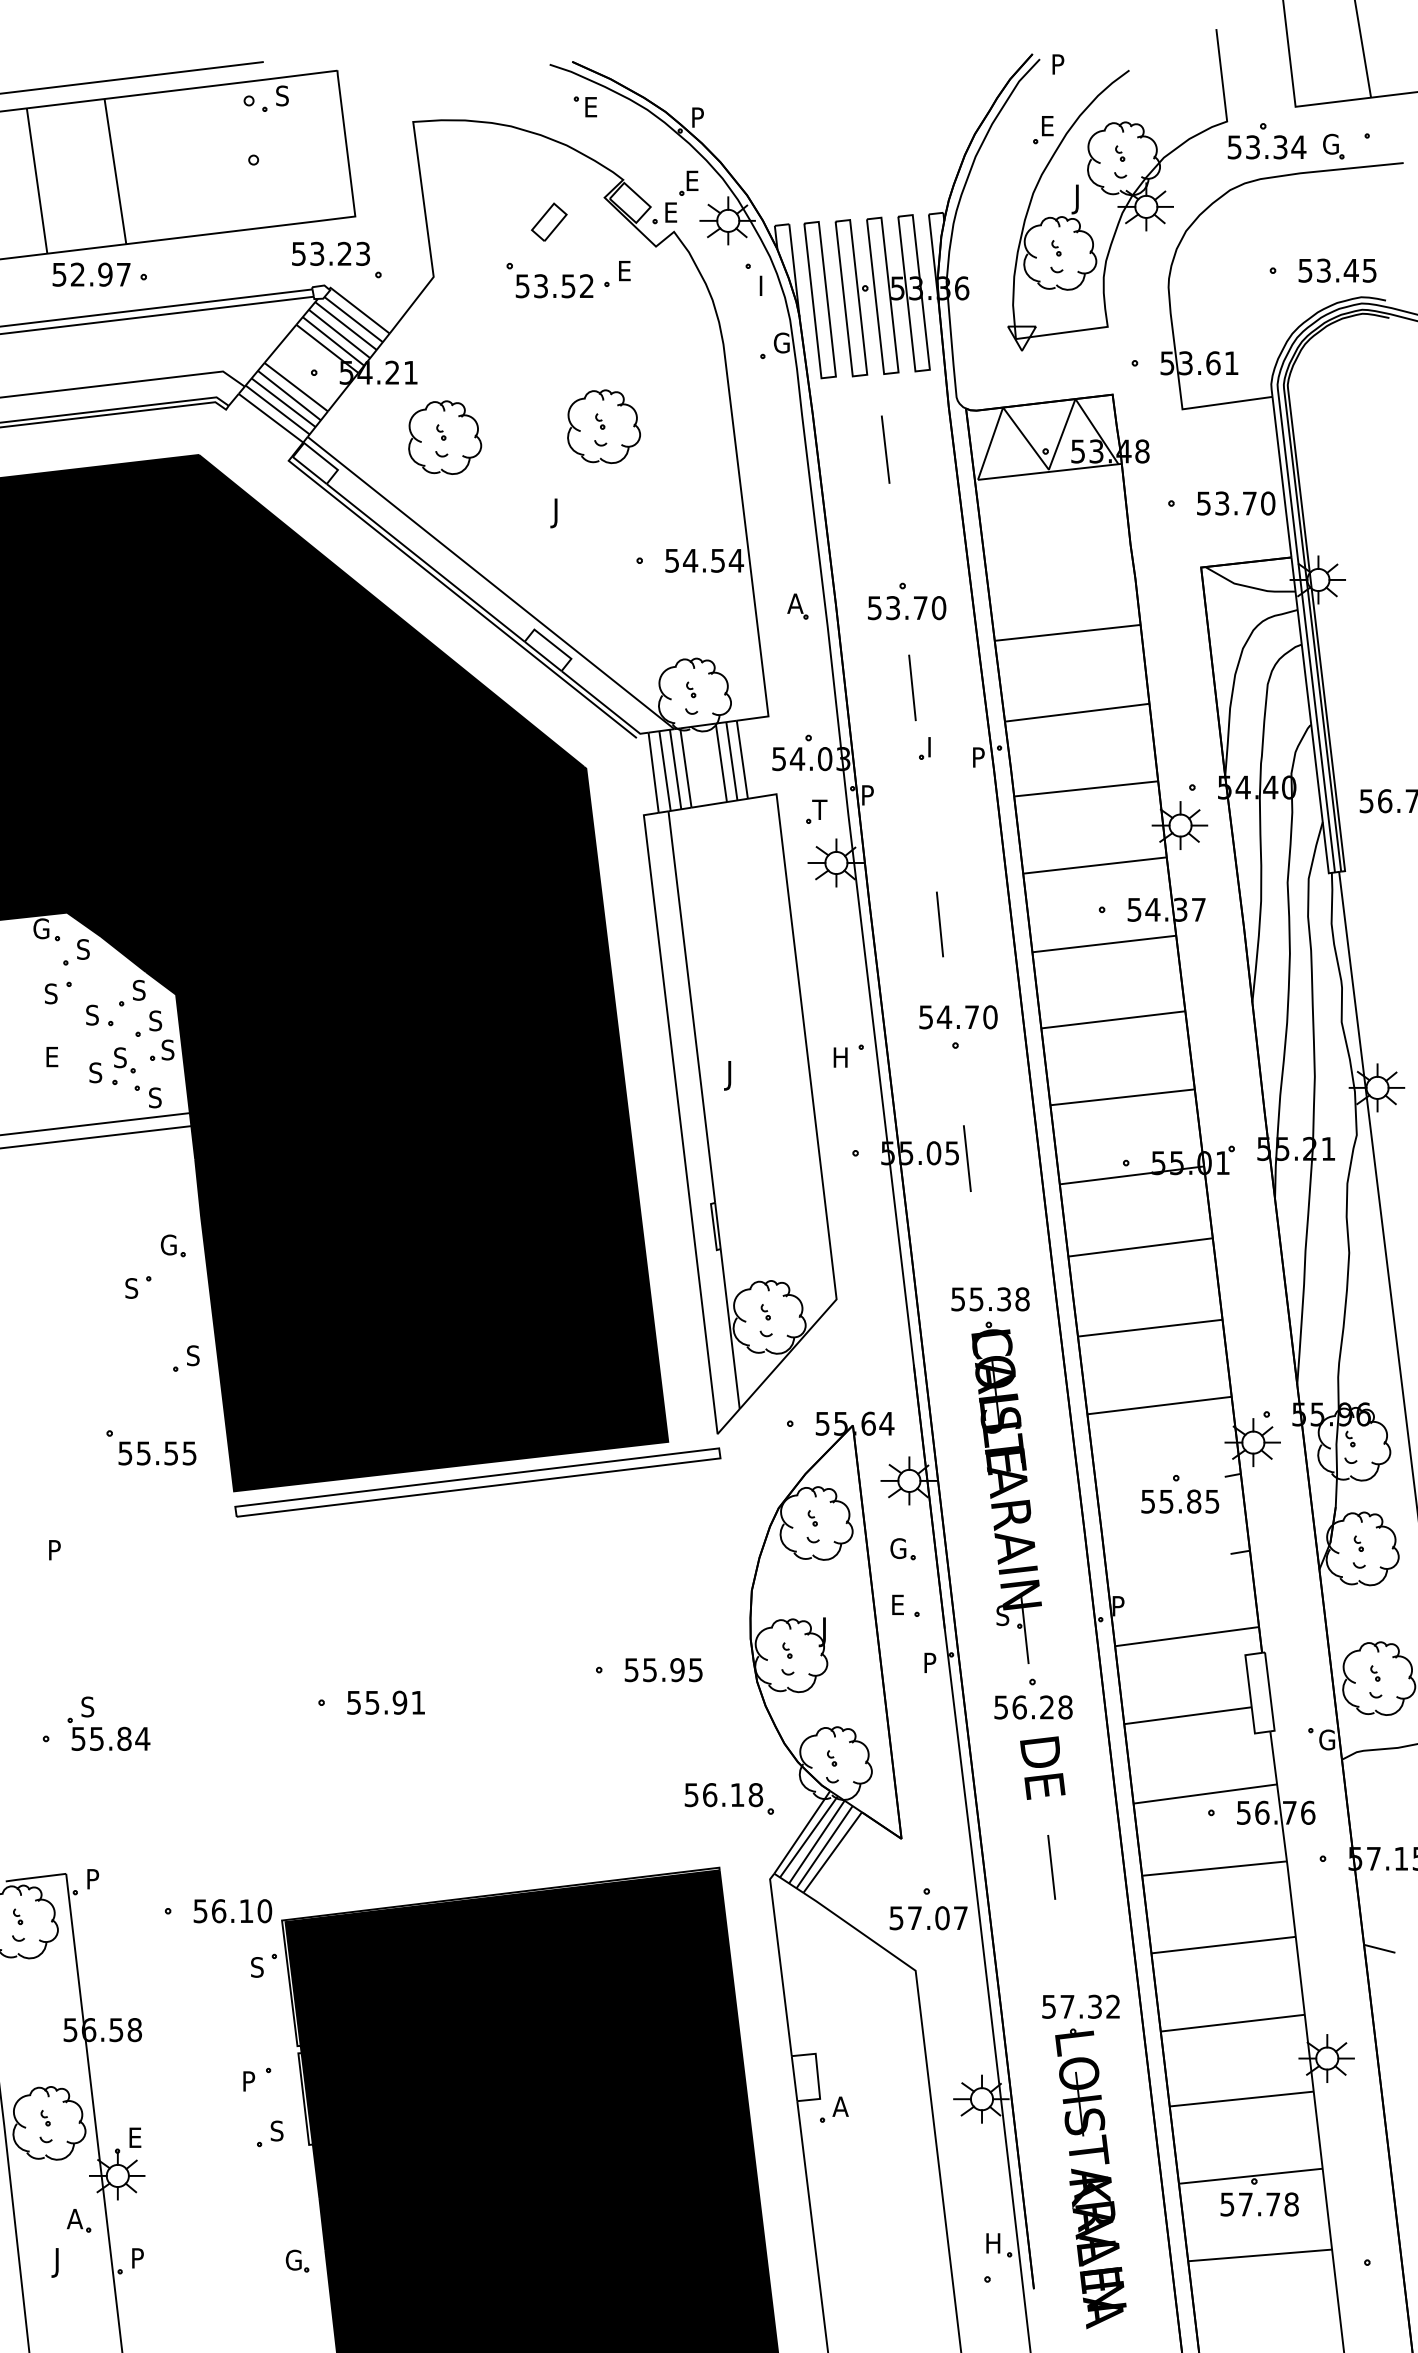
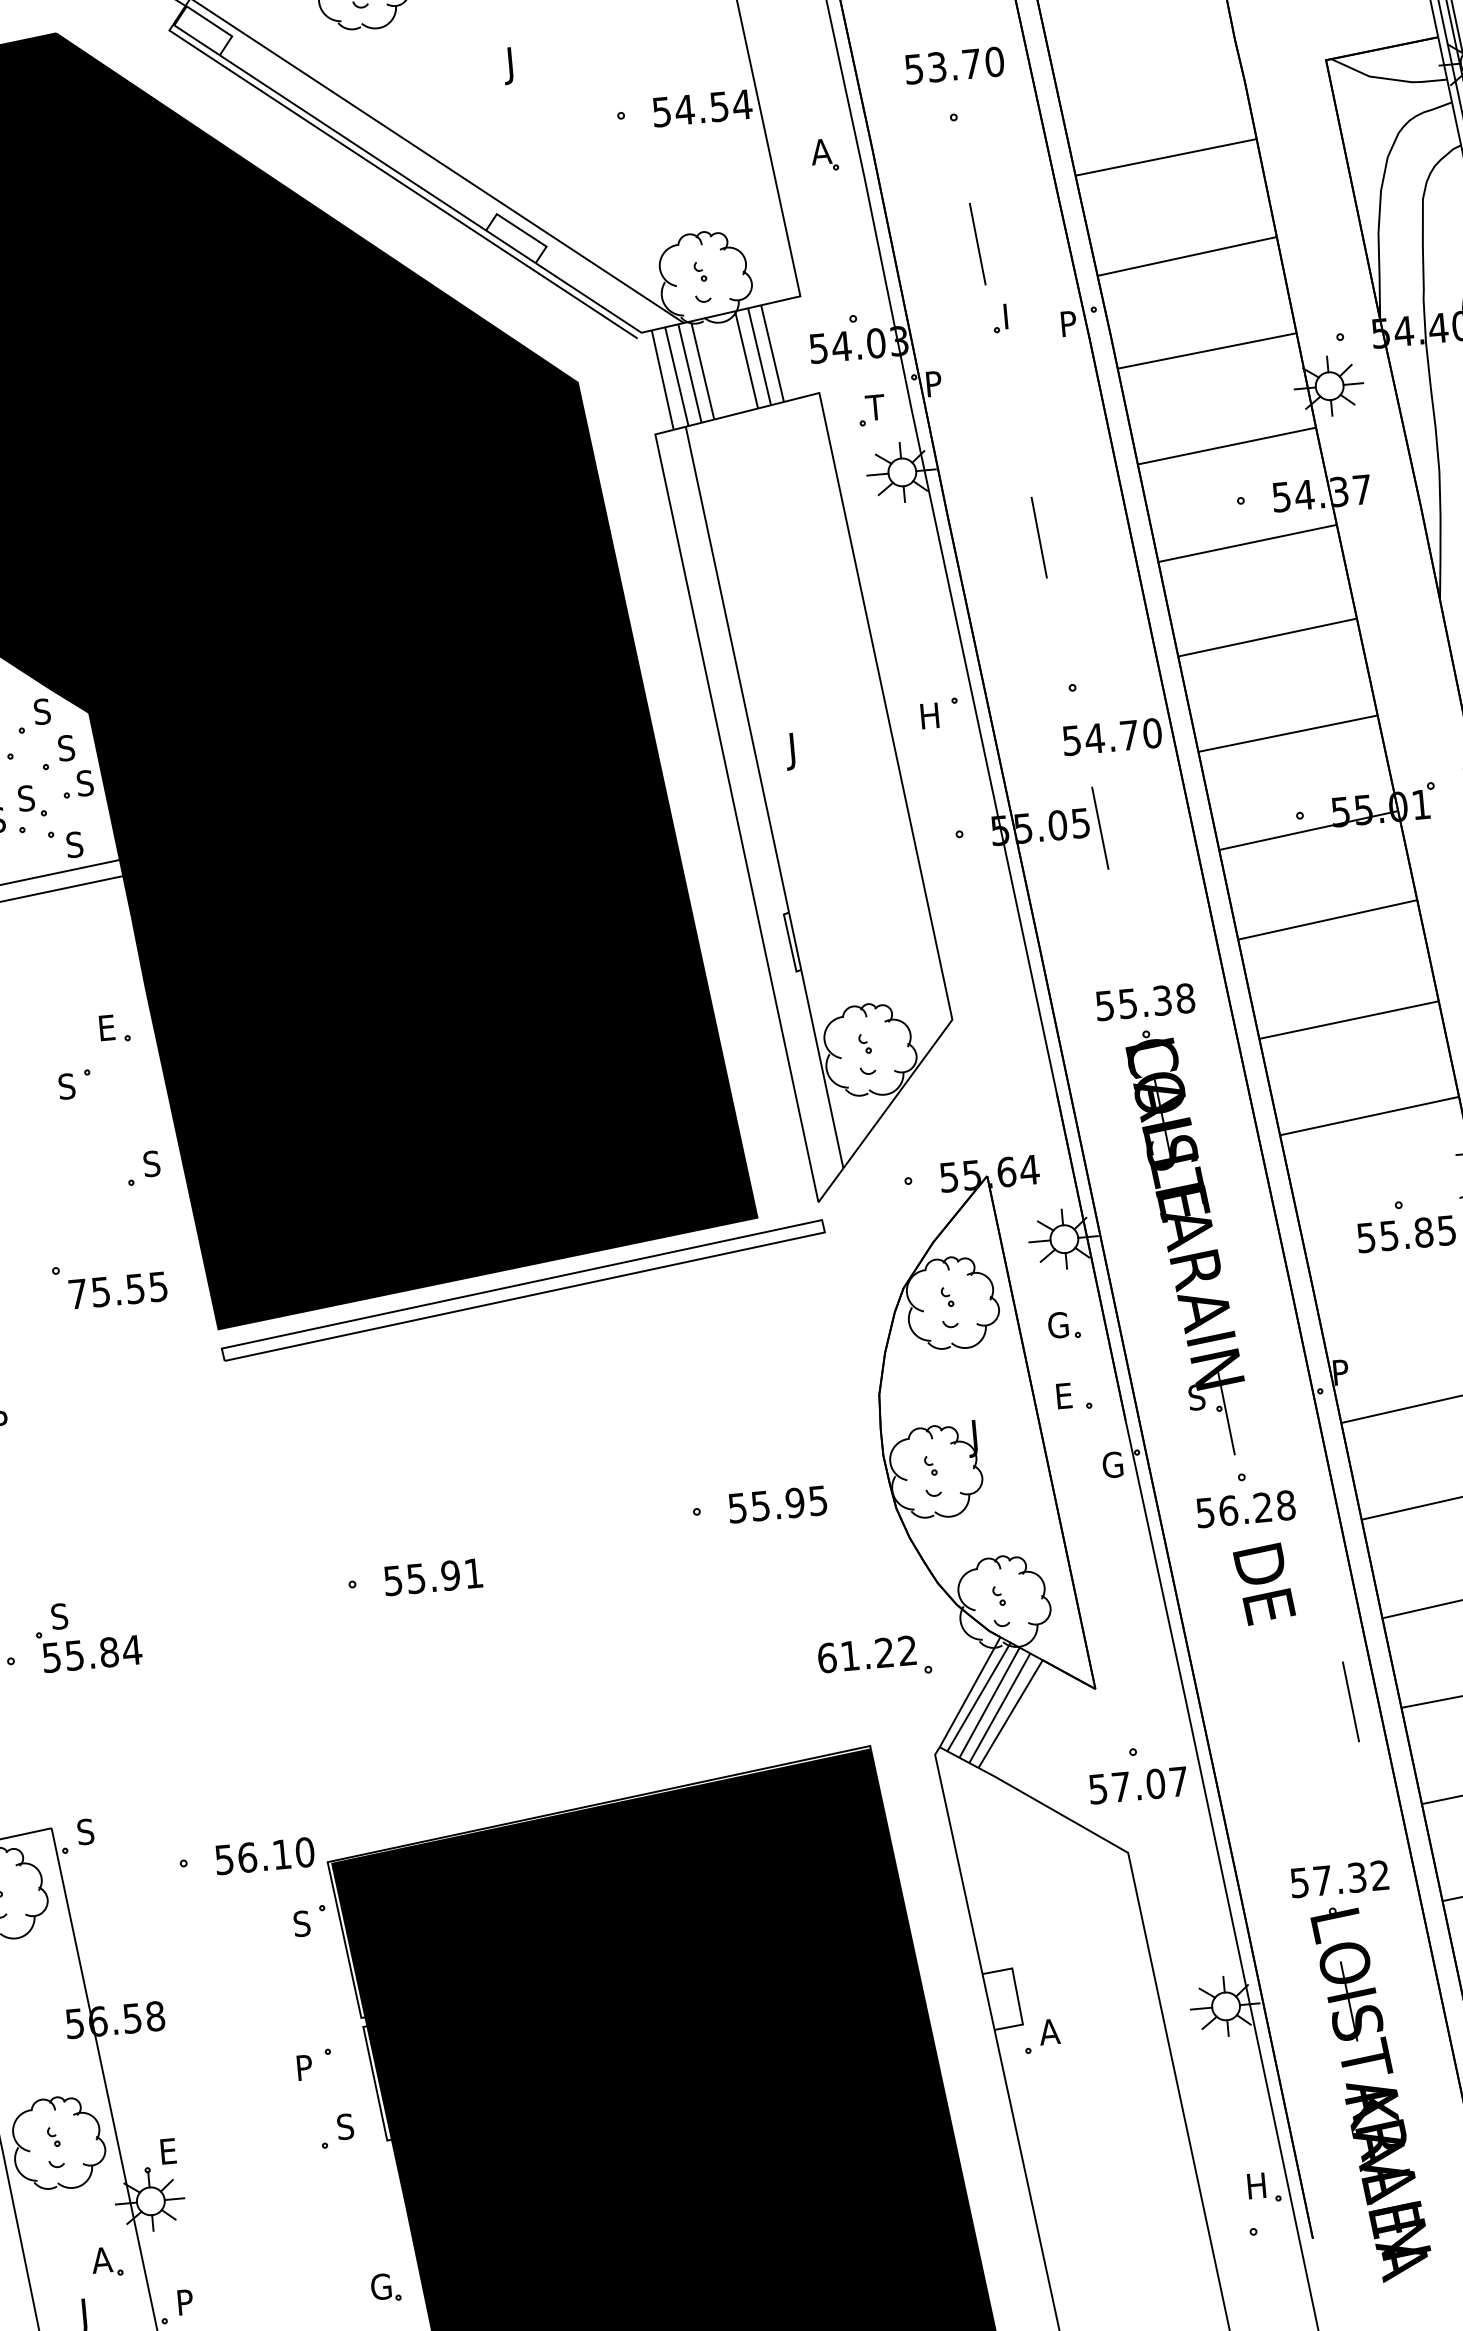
text: (907, 608) -> (955, 66), moved
text: (958, 1017) -> (1112, 737), moved
text: (168, 1244) -> (108, 1027), G -> E
text: (125, 1453) -> (78, 1294), 55.55 -> 75.55
text: (931, 1662) -> (1112, 1464), P -> G
text: (723, 1795) -> (867, 1654), 56.18 -> 61.22
line: (1051, 1867) -> (1350, 1702), moved
text: (92, 1878) -> (85, 1831), P -> S

